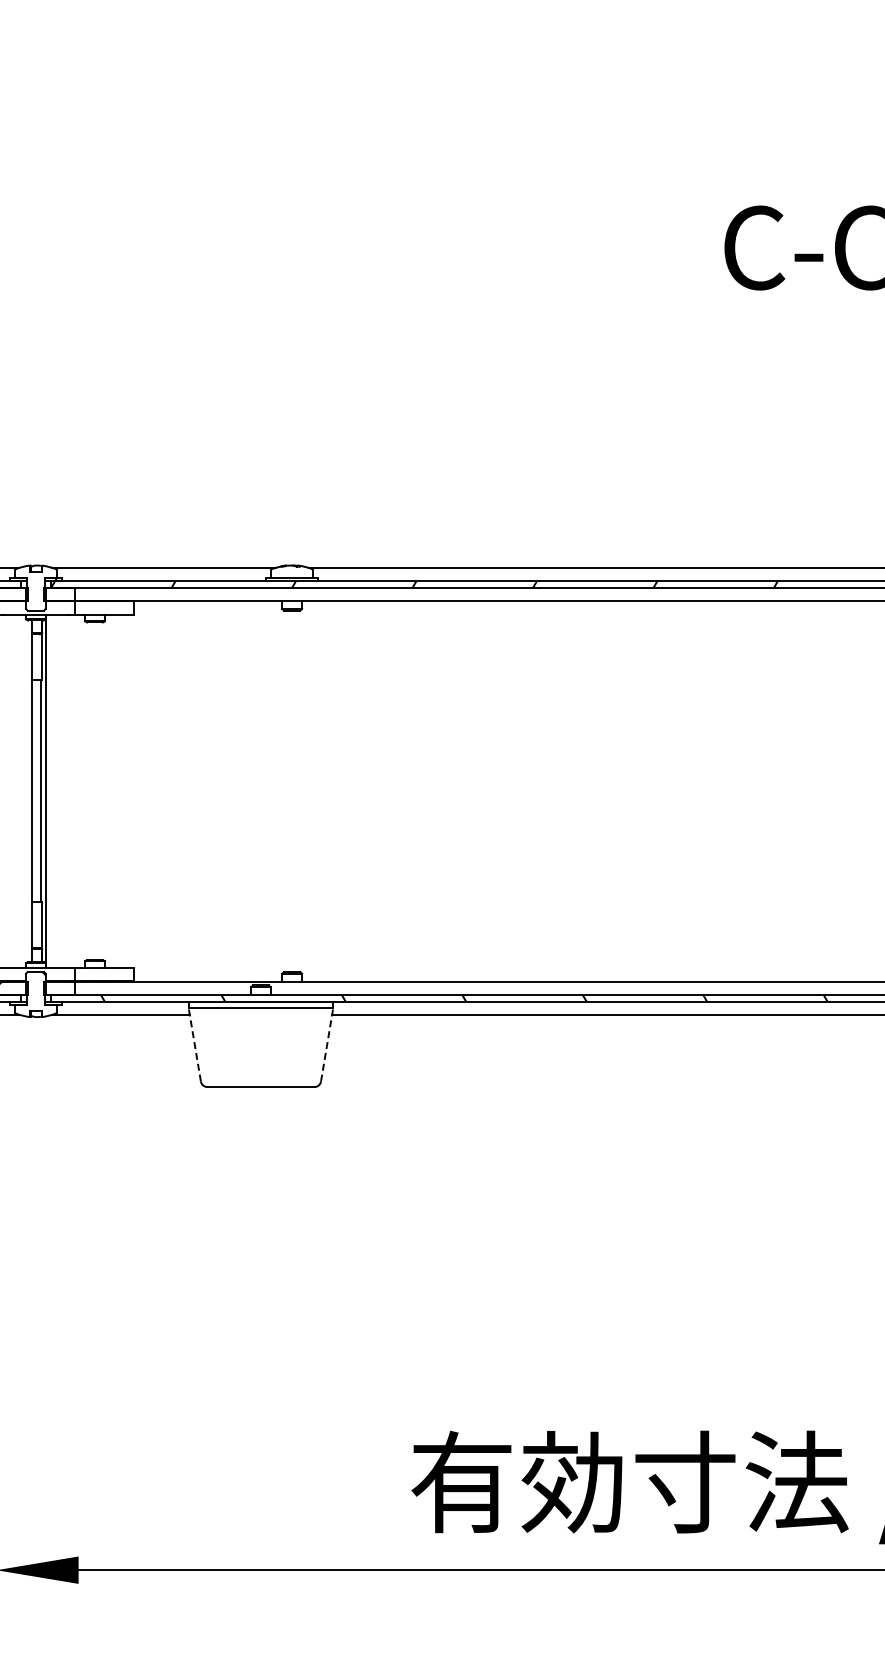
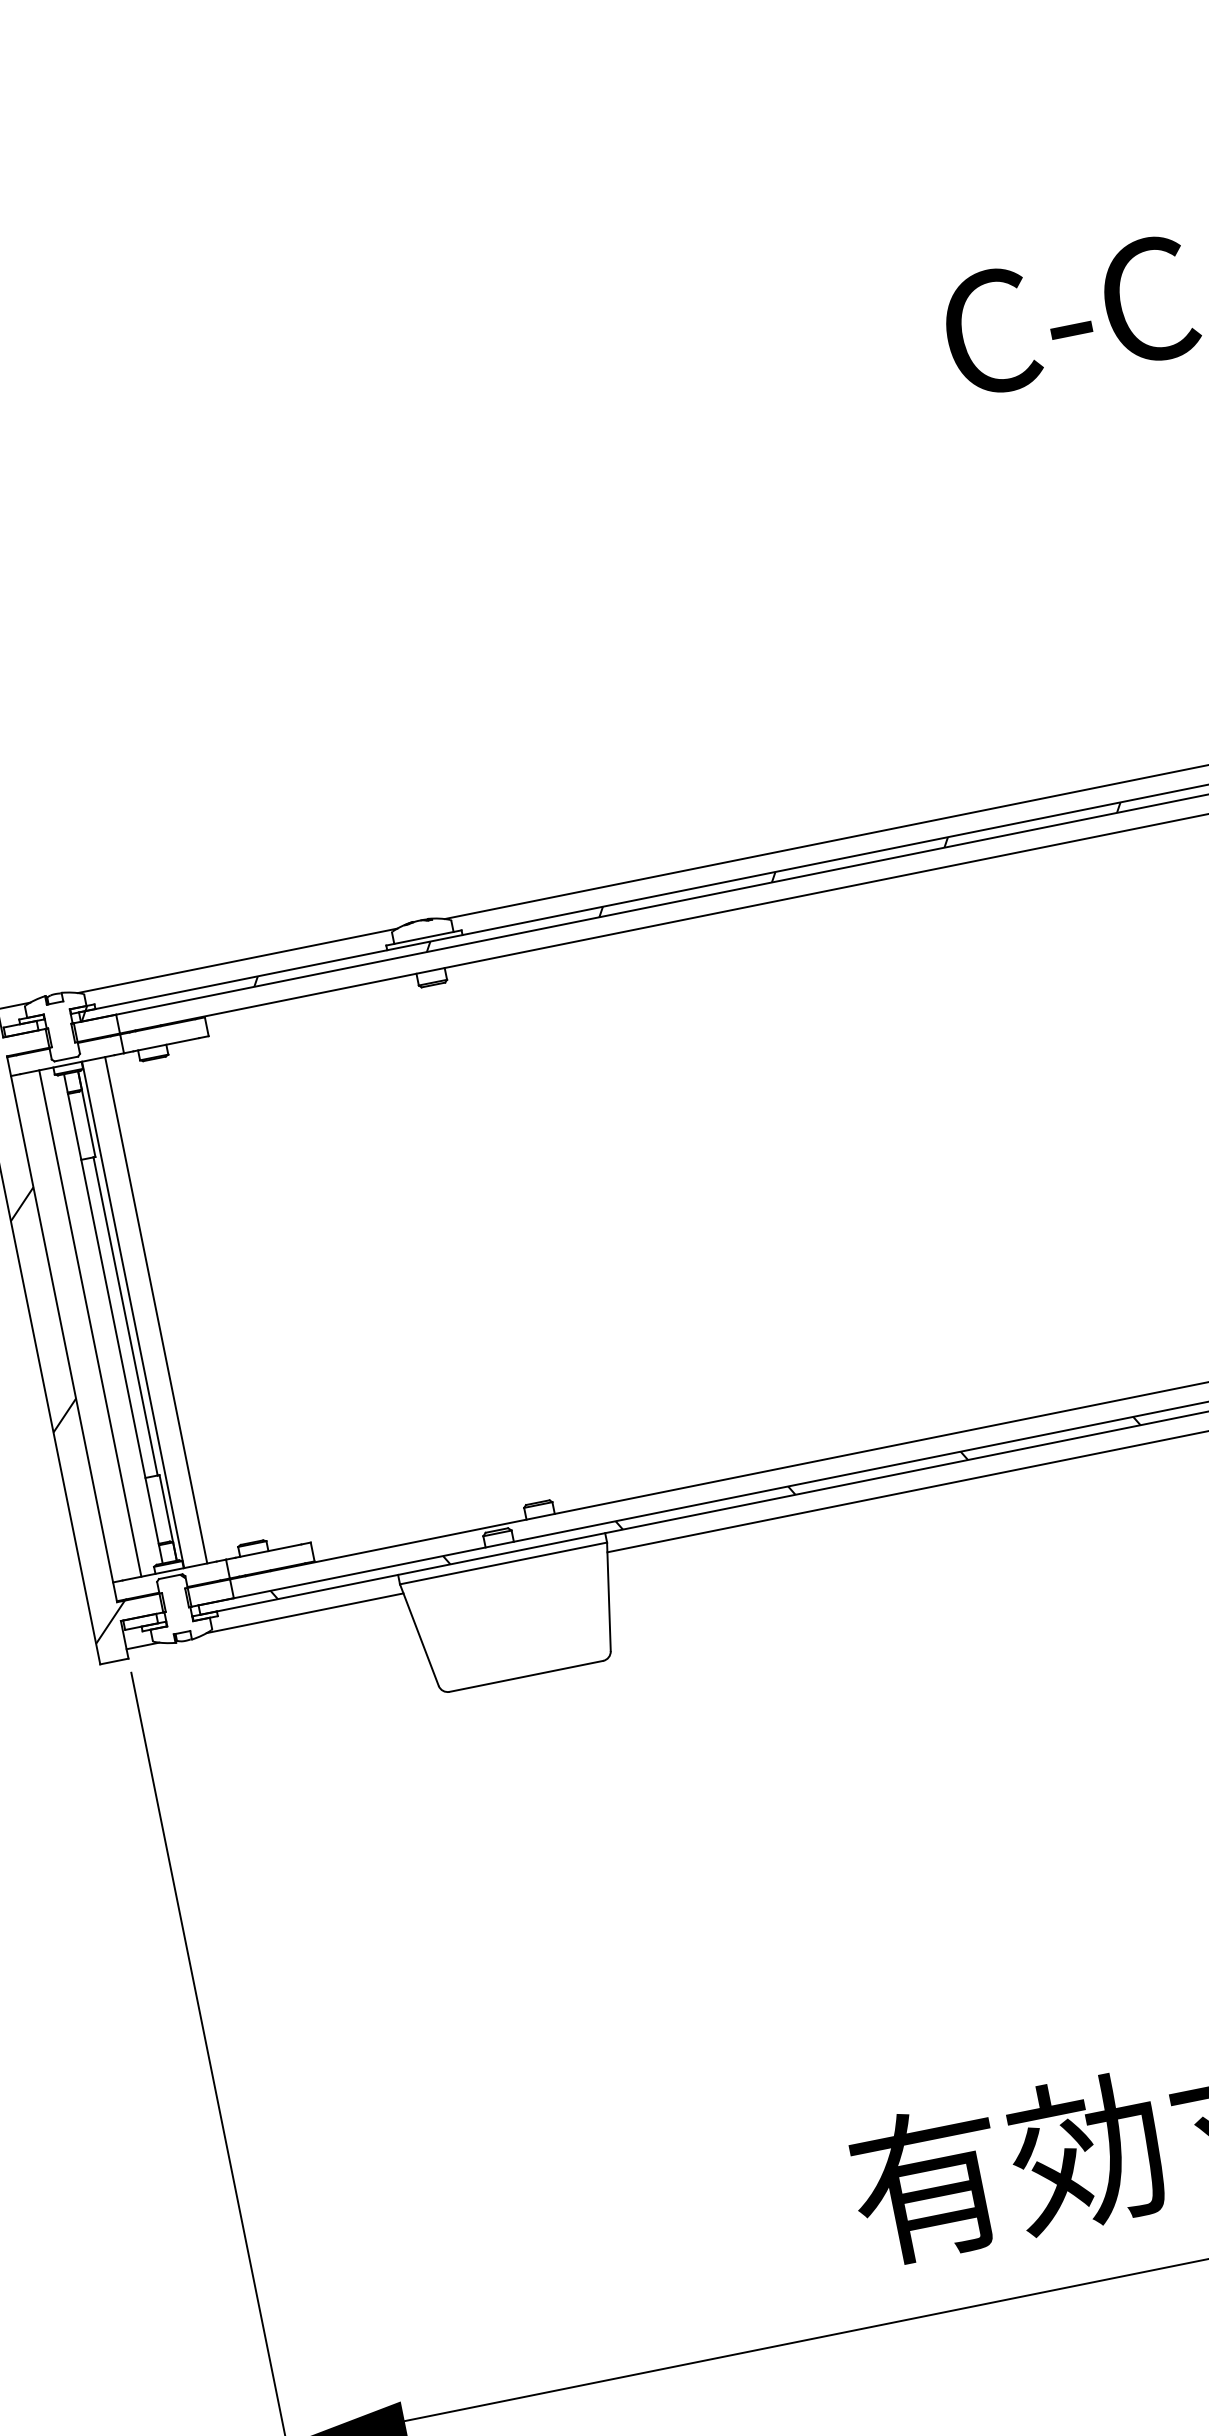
line: (16, 791) -> (90, 1323), added
line: (62, 791) -> (156, 1310), added
line: (194, 1044) -> (418, 1634), dashed -> solid
line: (327, 1044) -> (609, 1596), dashed -> solid

